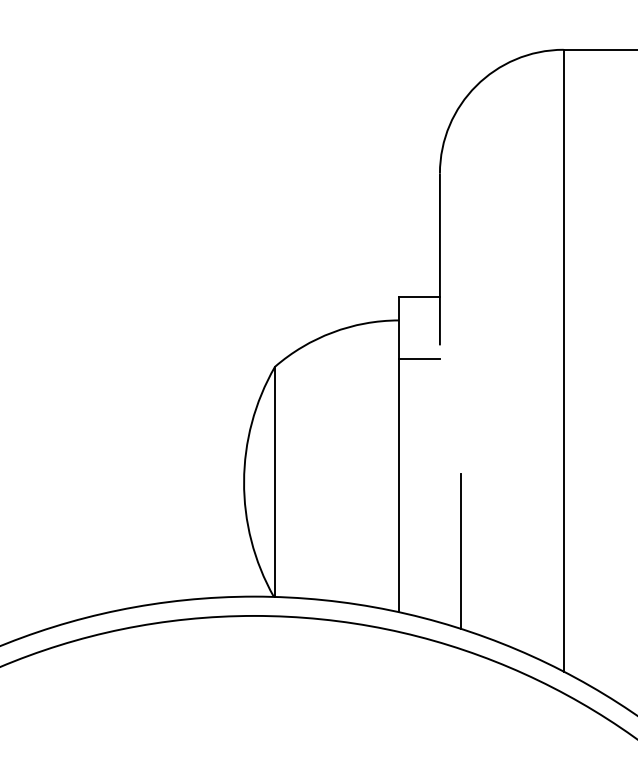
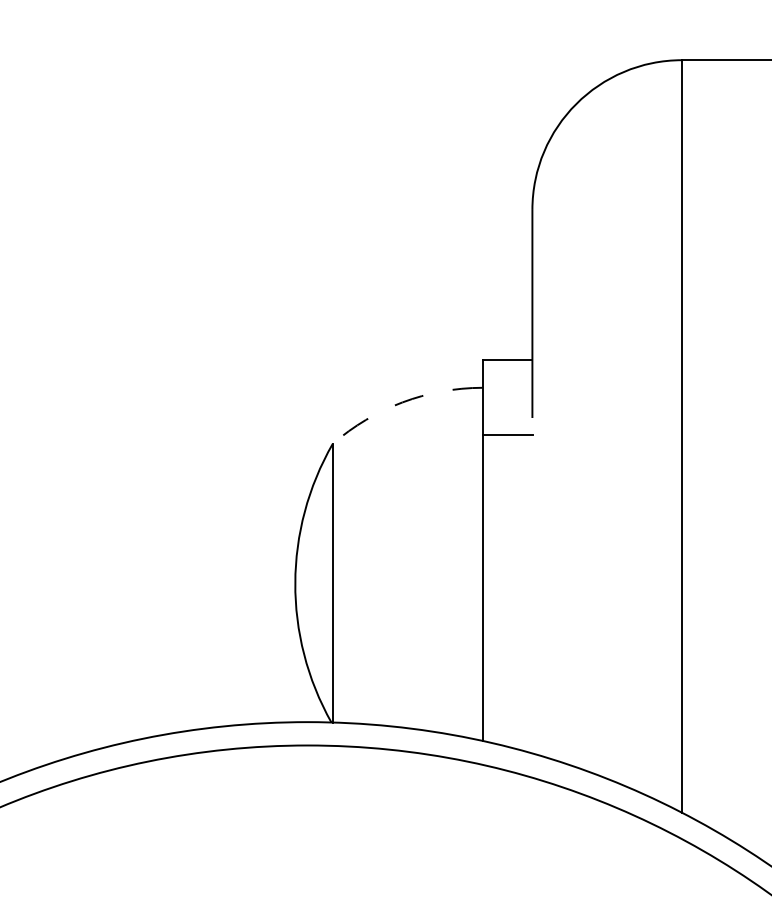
arc: (332, 332) -> (402, 402), solid -> dashed
line: (460, 551) -> (557, 667), removed

